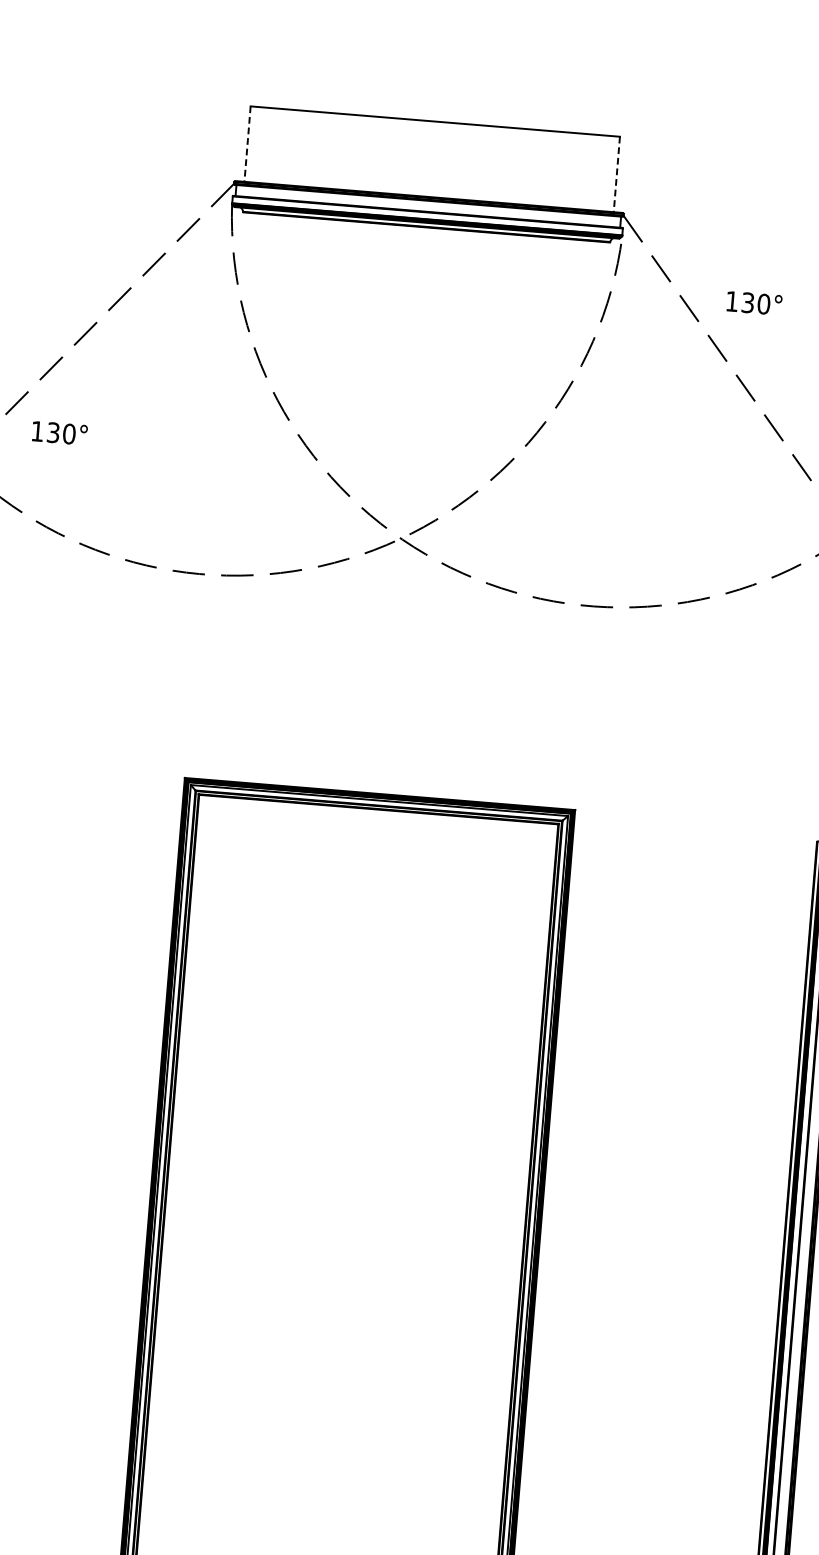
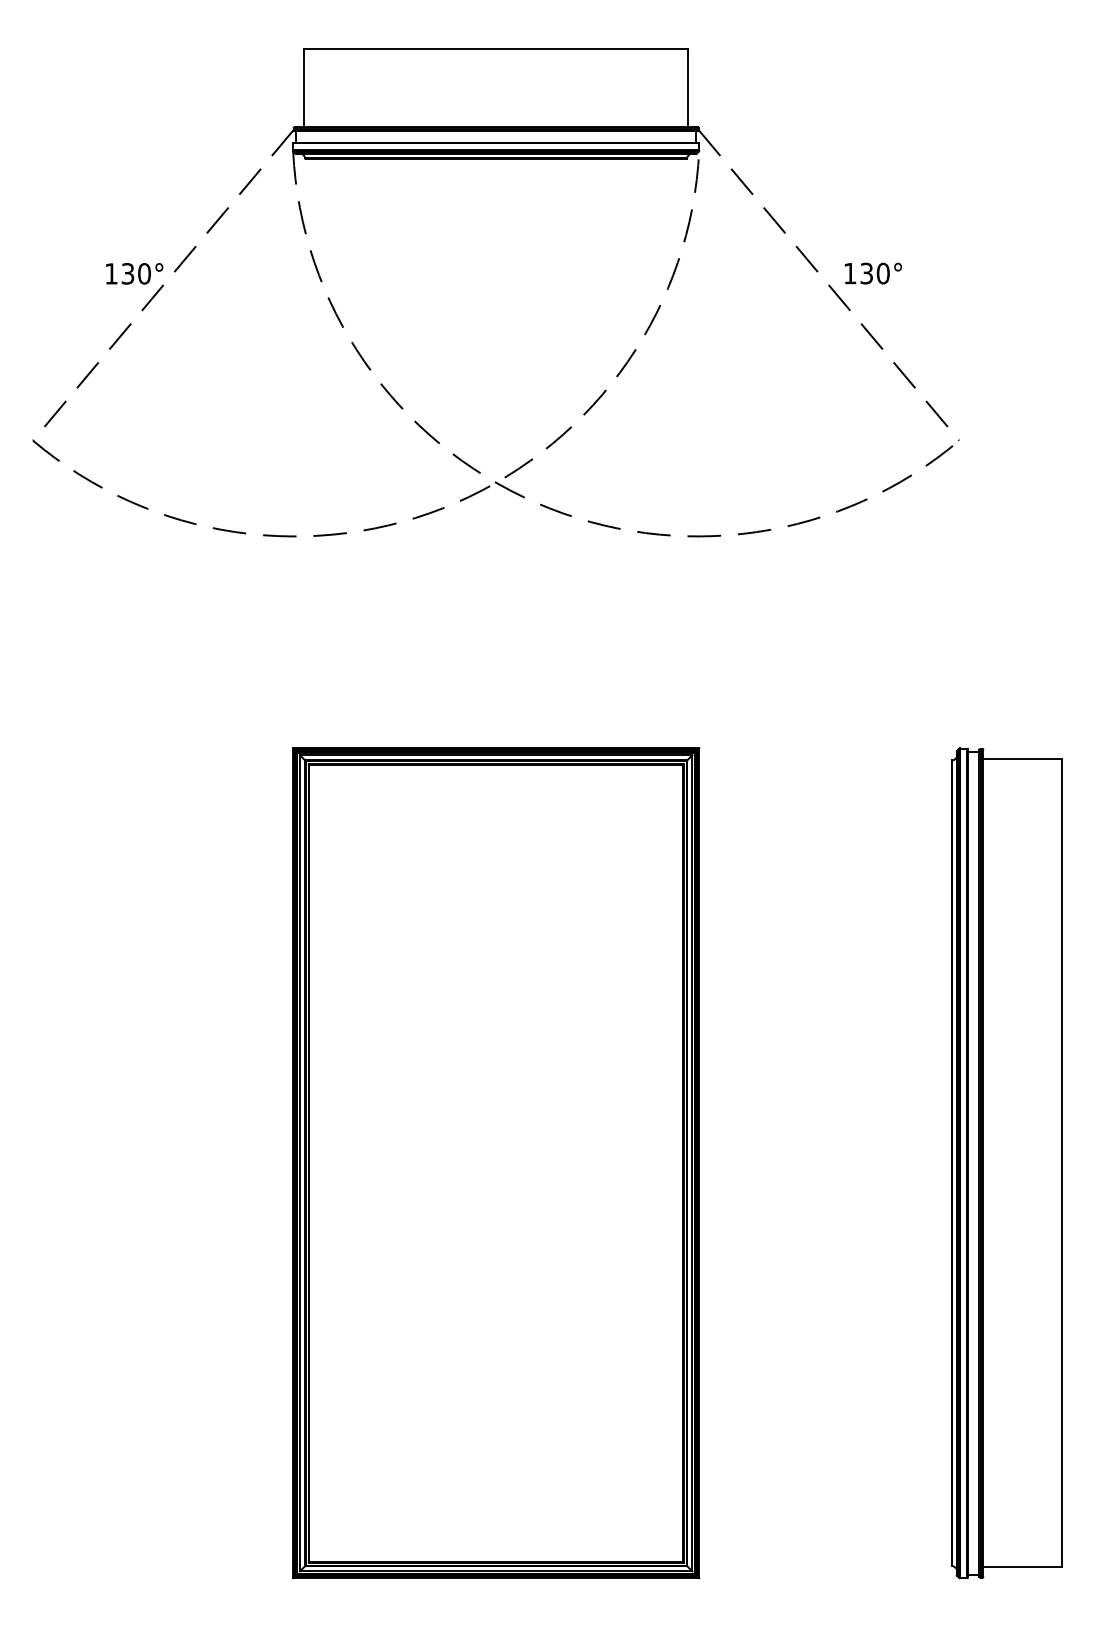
line: (247, 144) -> (304, 88), dashed -> solid
line: (617, 174) -> (688, 88), dashed -> solid
text: (754, 303) -> (873, 273), moved
text: (59, 432) -> (134, 273), moved

